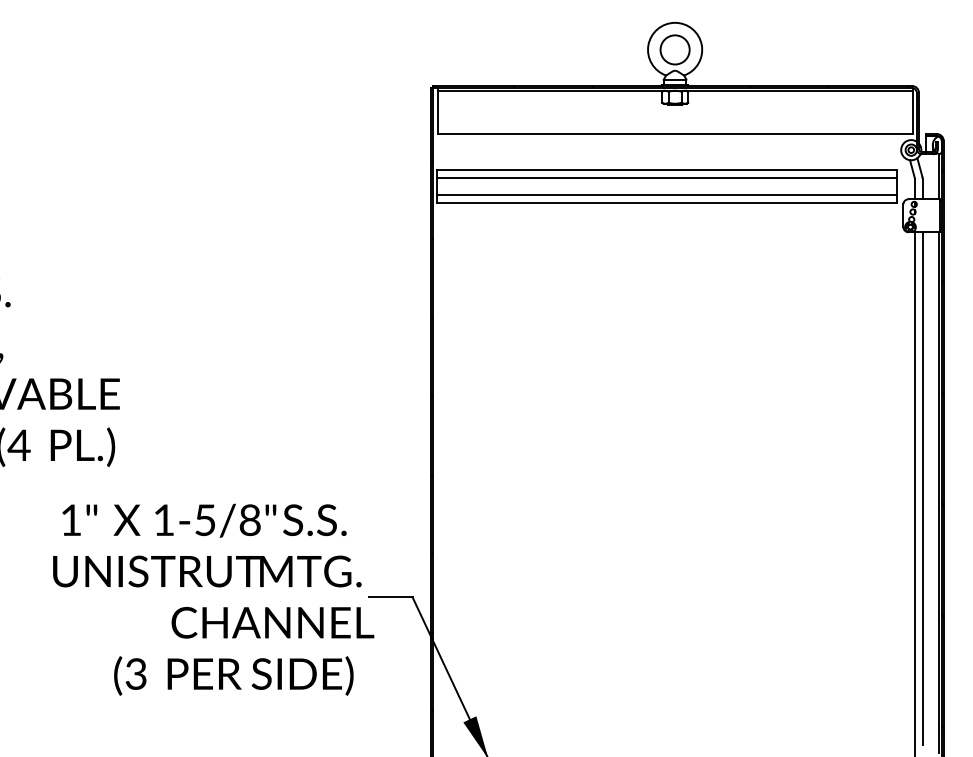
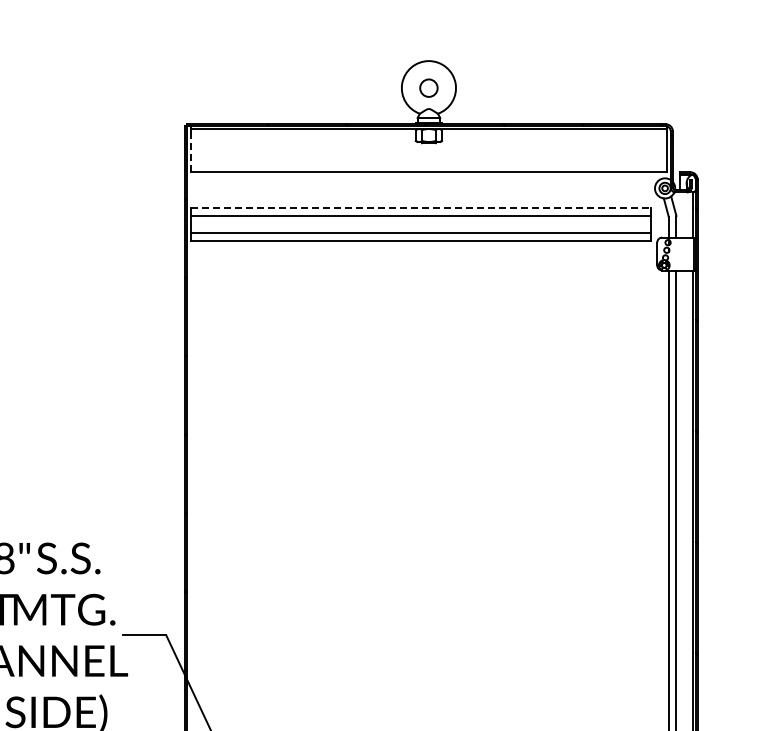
circle: (674, 49) -> (428, 87), size x0.6
line: (437, 113) -> (191, 151), solid -> dashed
line: (667, 170) -> (421, 208), solid -> dashed

